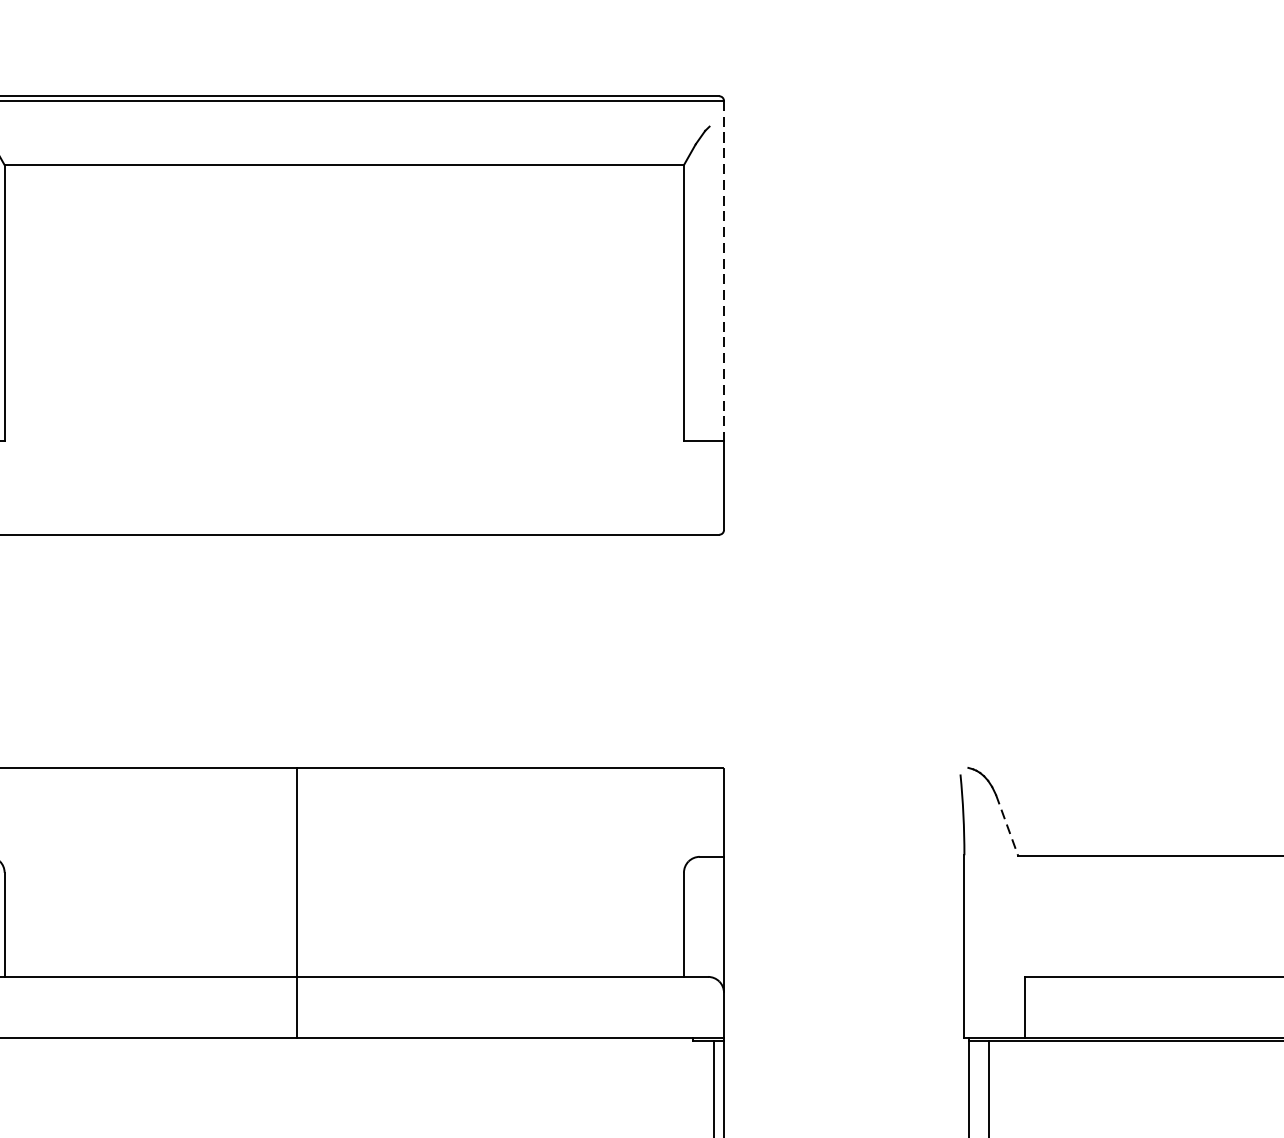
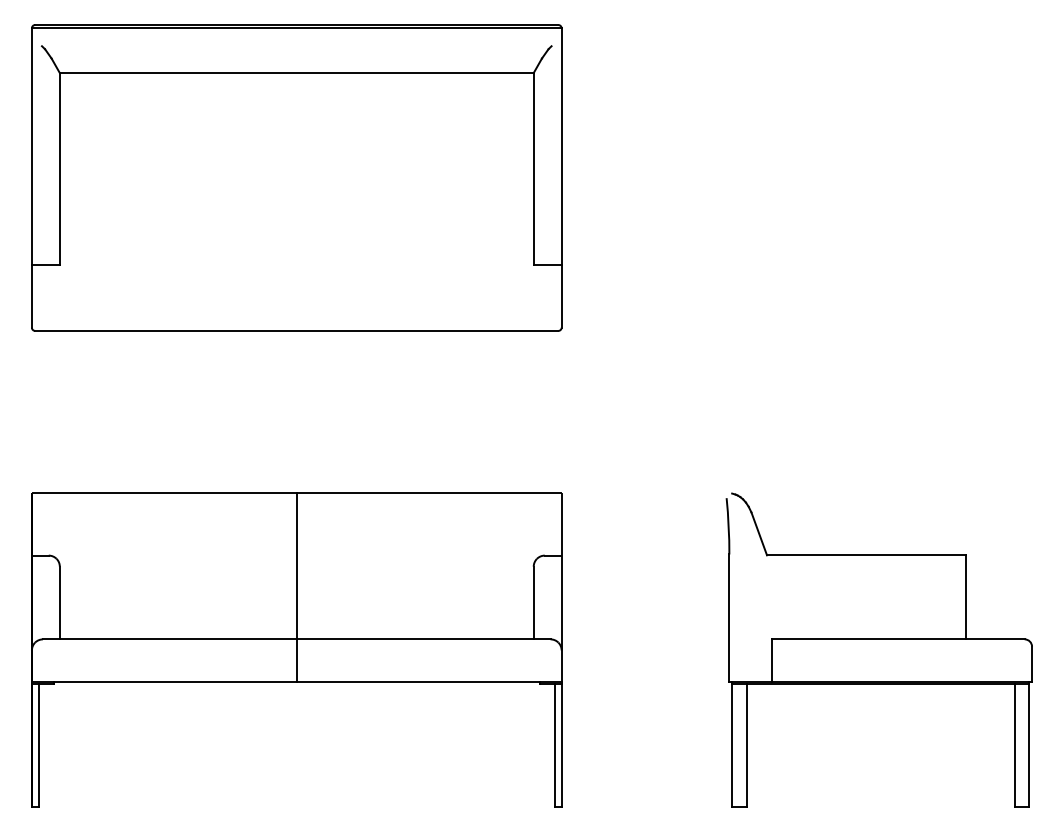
line: (723, 271) -> (561, 147), dashed -> solid
line: (1007, 825) -> (759, 533), dashed -> solid
line: (296, 902) -> (296, 587), moved

